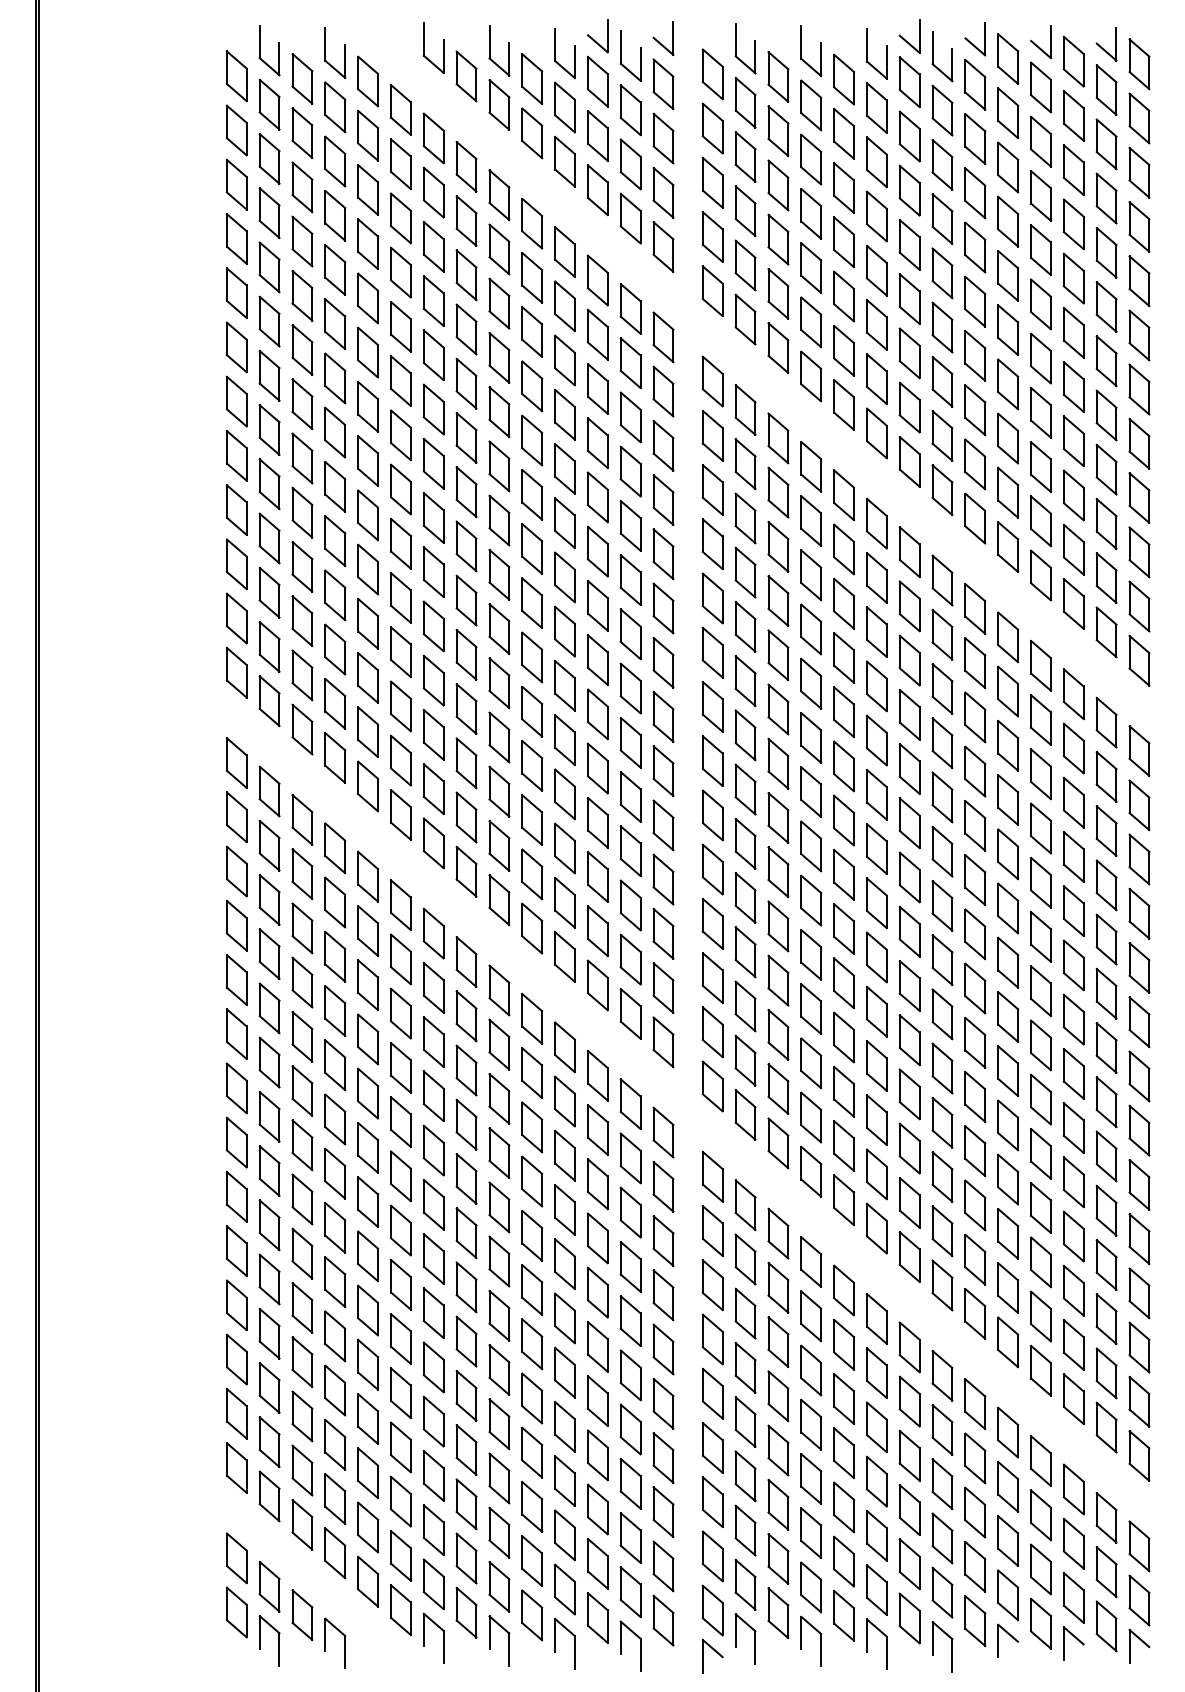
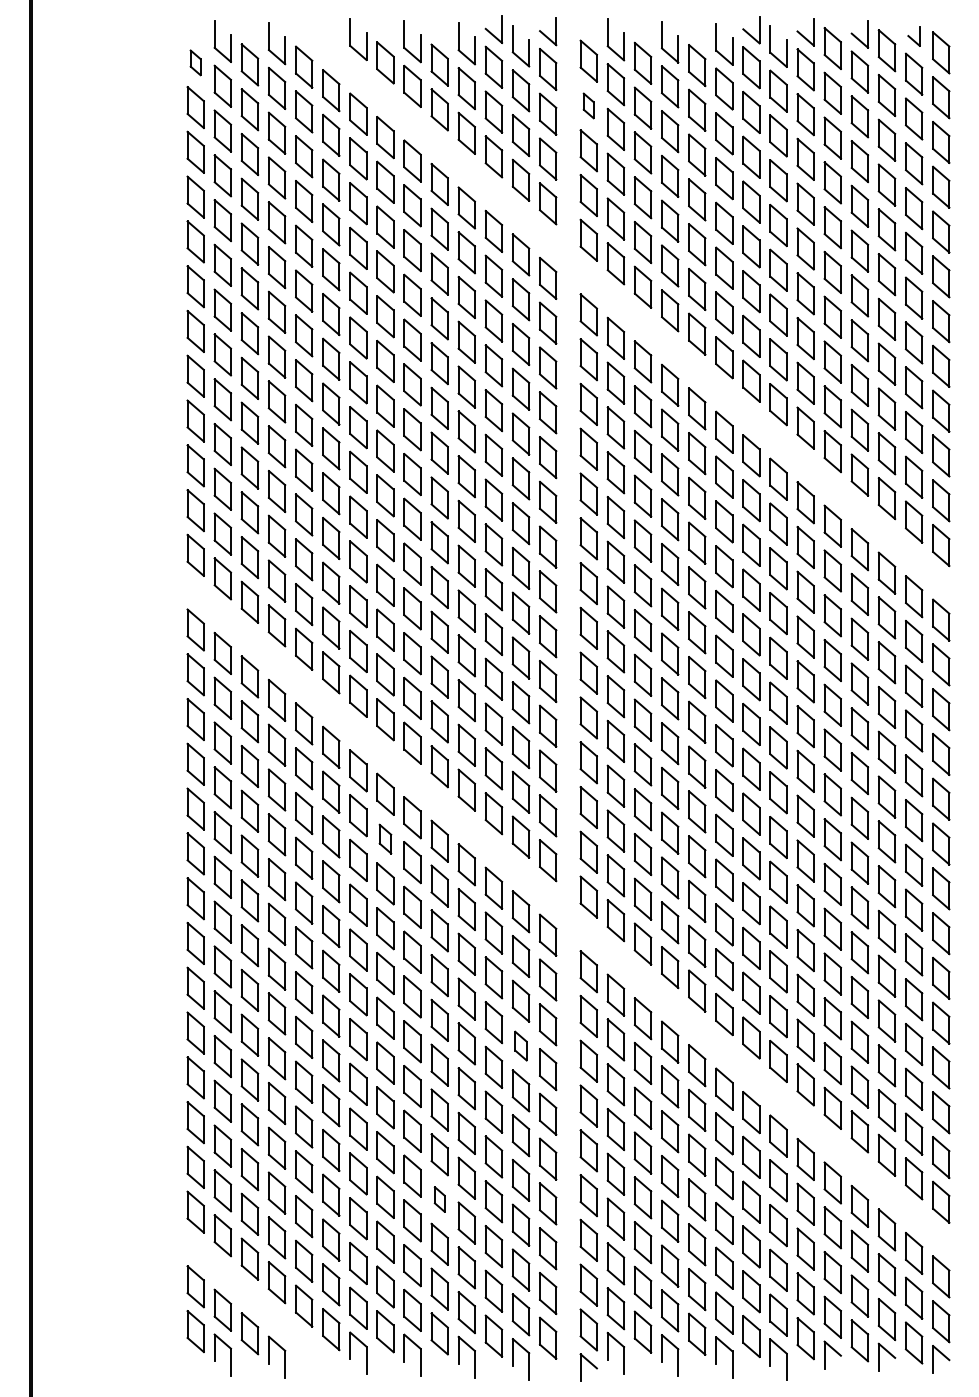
part: (1106, 44) -> (914, 36), size x0.7
part: (236, 76) -> (195, 62), size x0.6
part: (712, 128) -> (588, 105), size x0.6
part: (466, 1016) -> (385, 839), size x0.7
part: (630, 1266) -> (520, 1045), size x0.7
part: (532, 1452) -> (439, 1199), size x0.6

